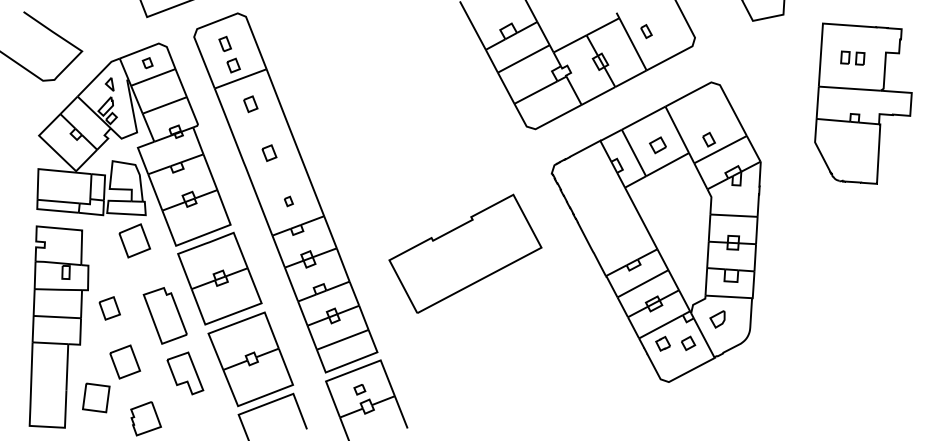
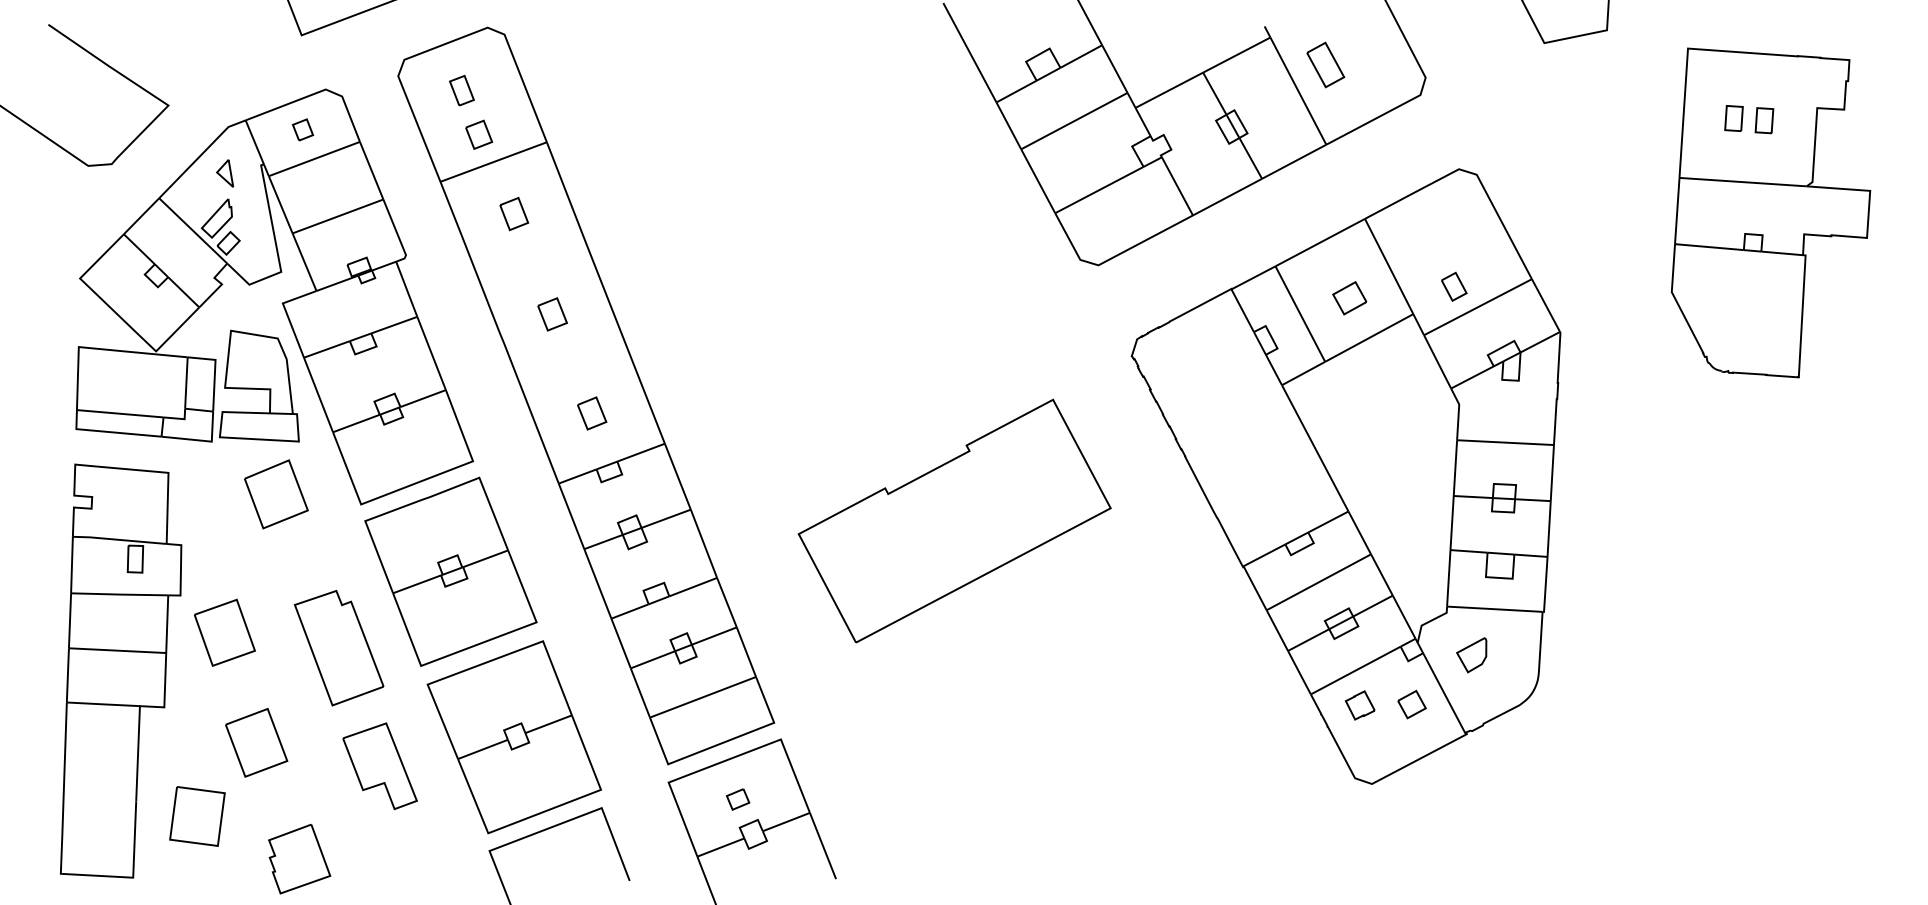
part: (646, 31) -> (1326, 64), size x1.67
part: (288, 201) -> (591, 413), size x1.67
part: (109, 308) -> (224, 633), size x1.43

